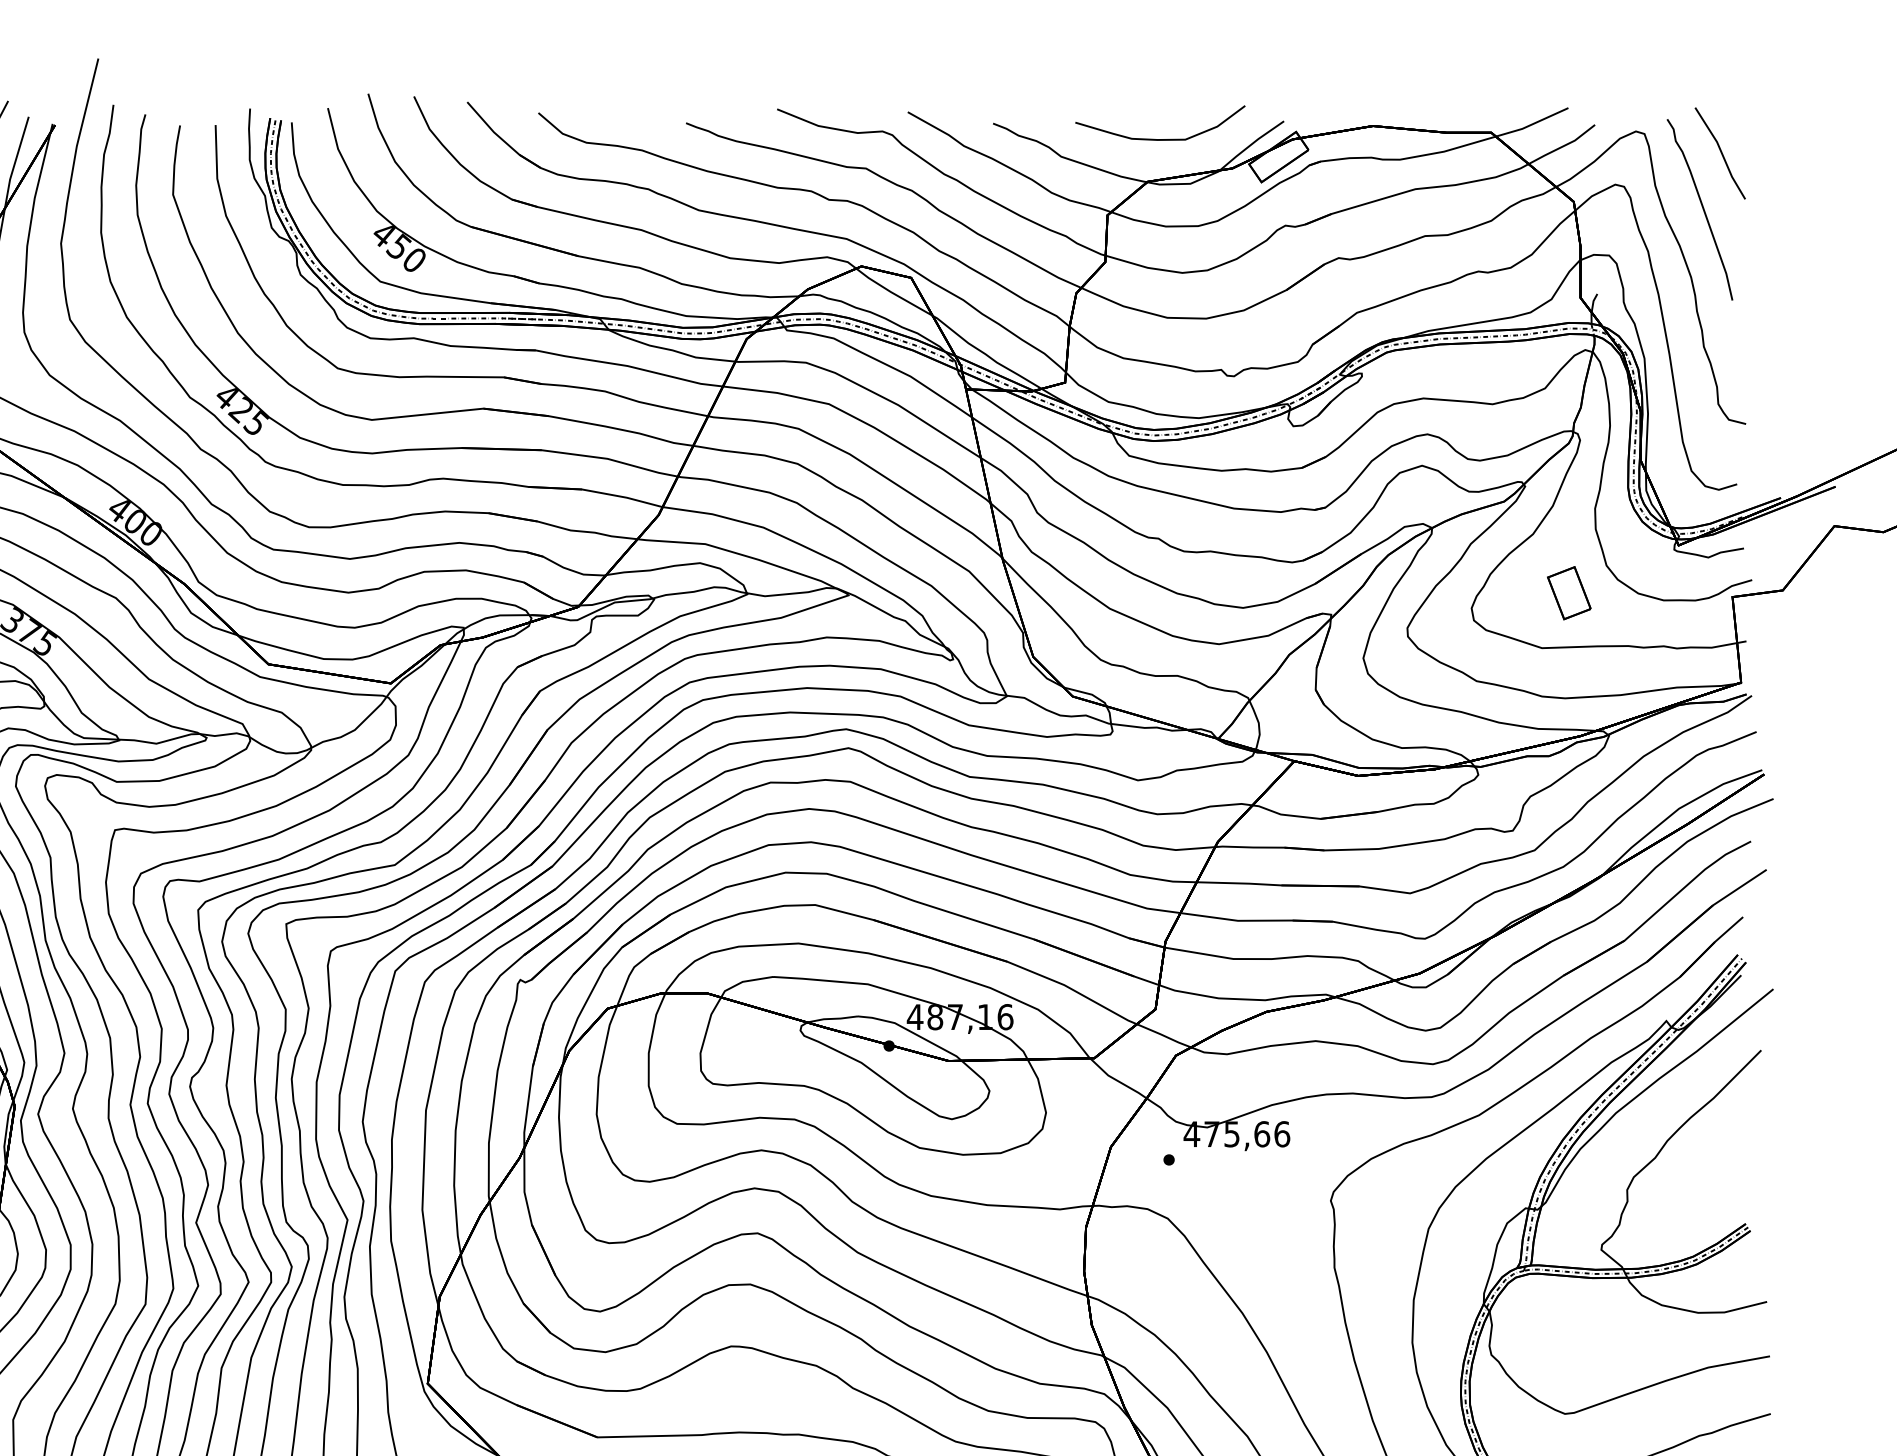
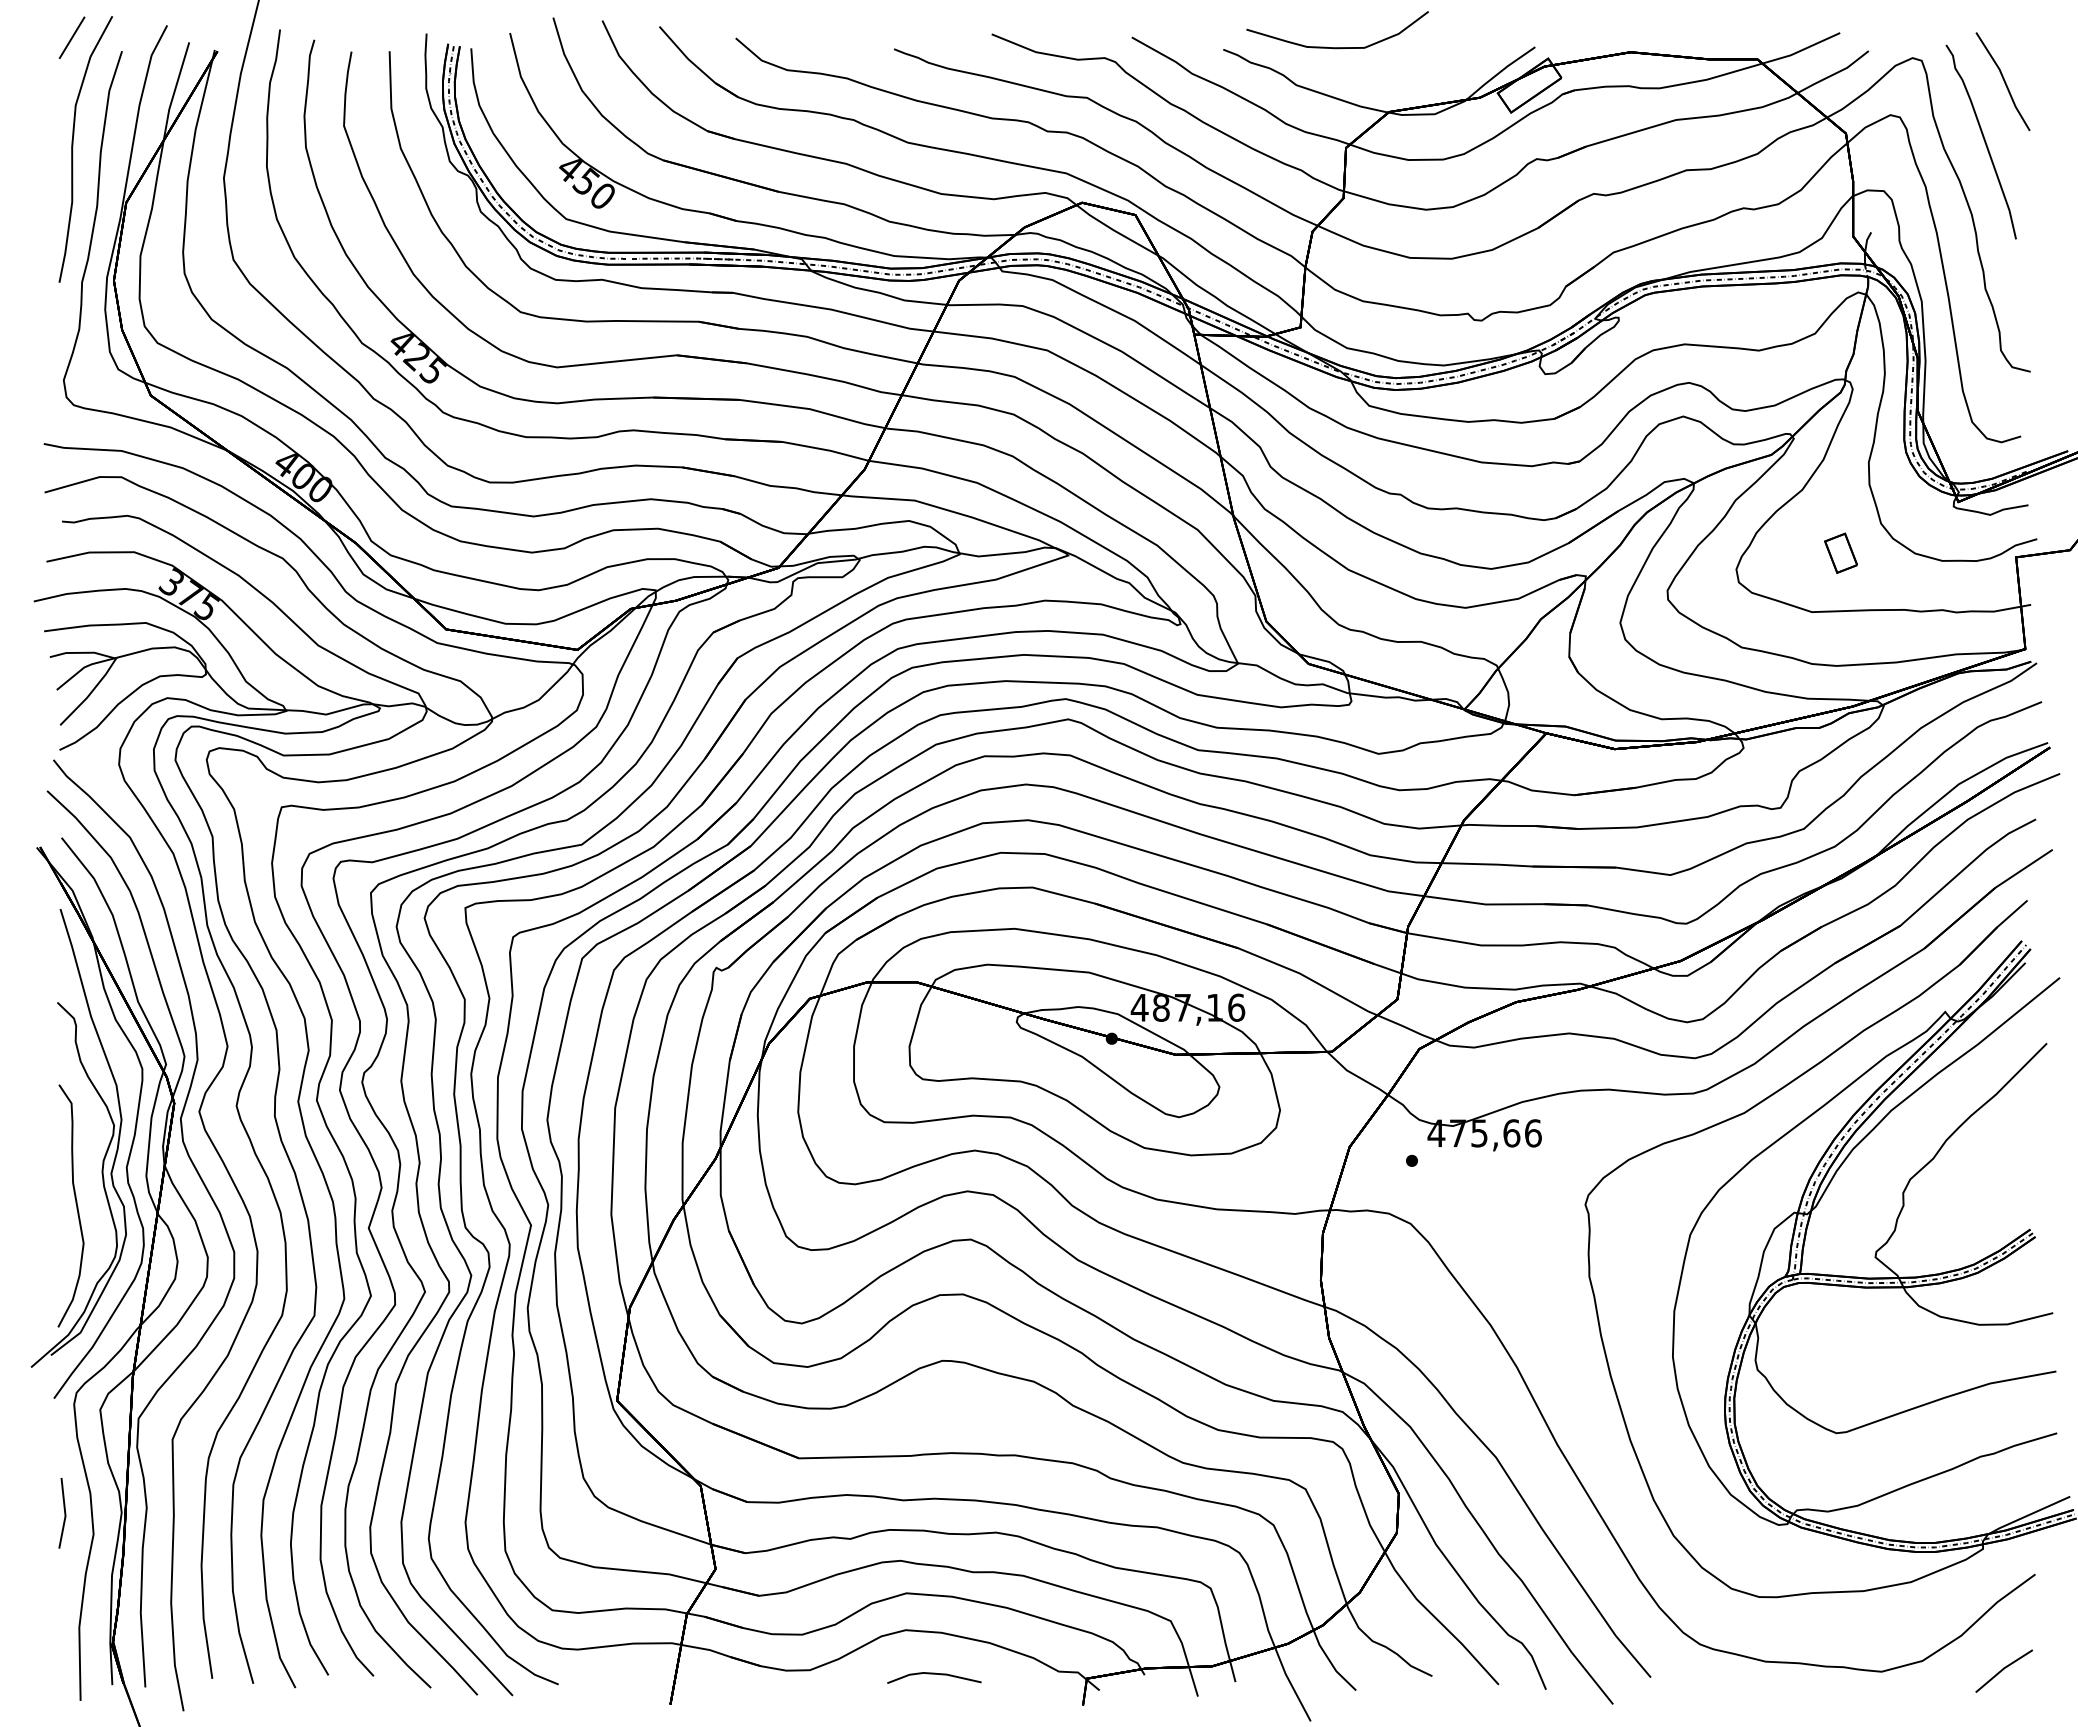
curve: (1160, 139) -> (1337, 47), moved
part: (1568, 593) -> (1840, 553), size x0.7

